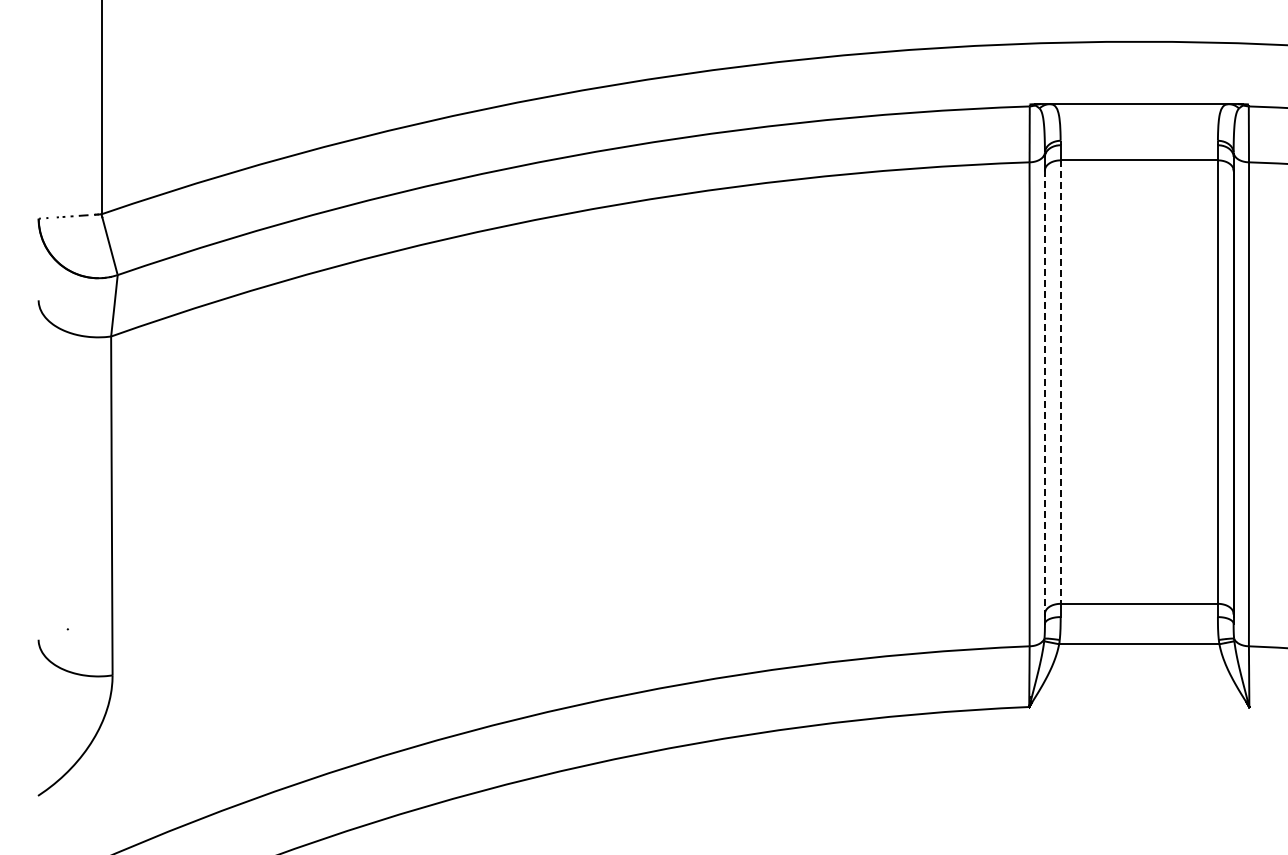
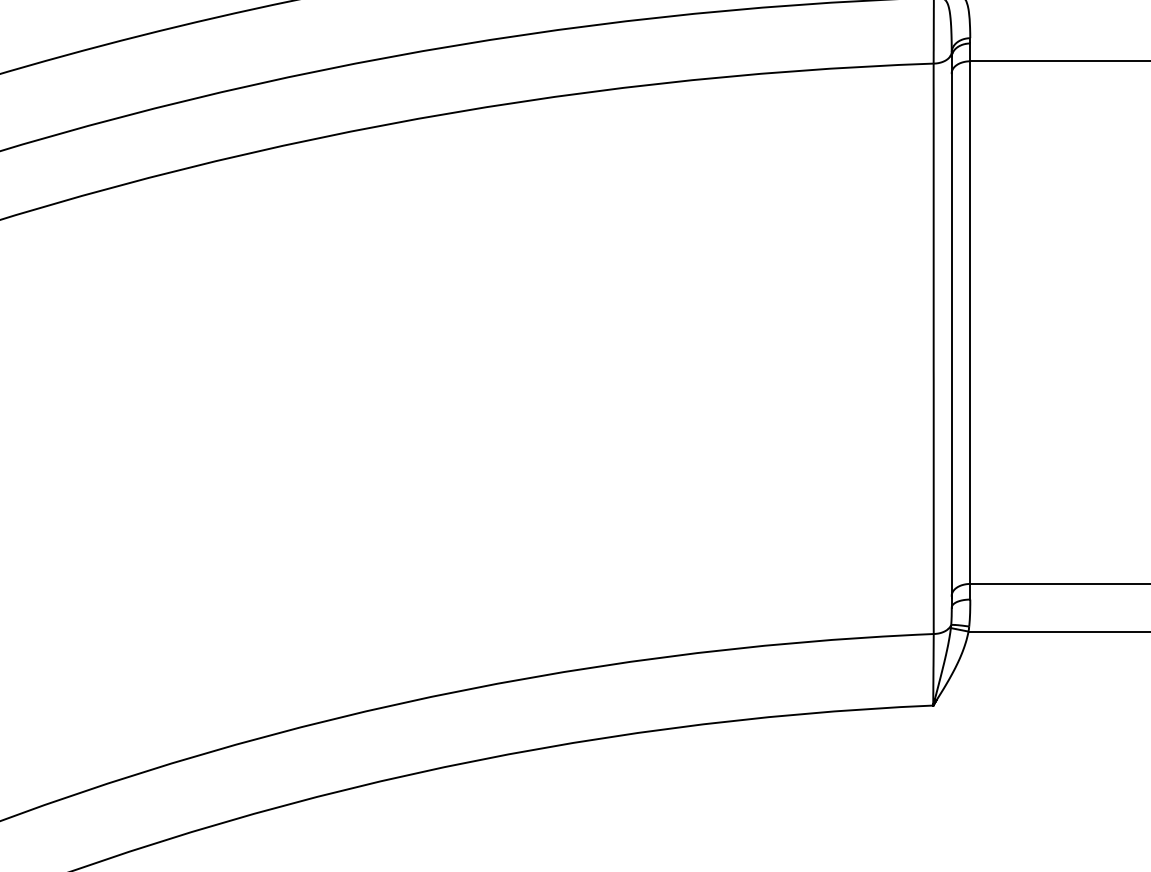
line: (1060, 382) -> (970, 323), dashed -> solid
line: (1044, 391) -> (951, 333), dashed -> solid

